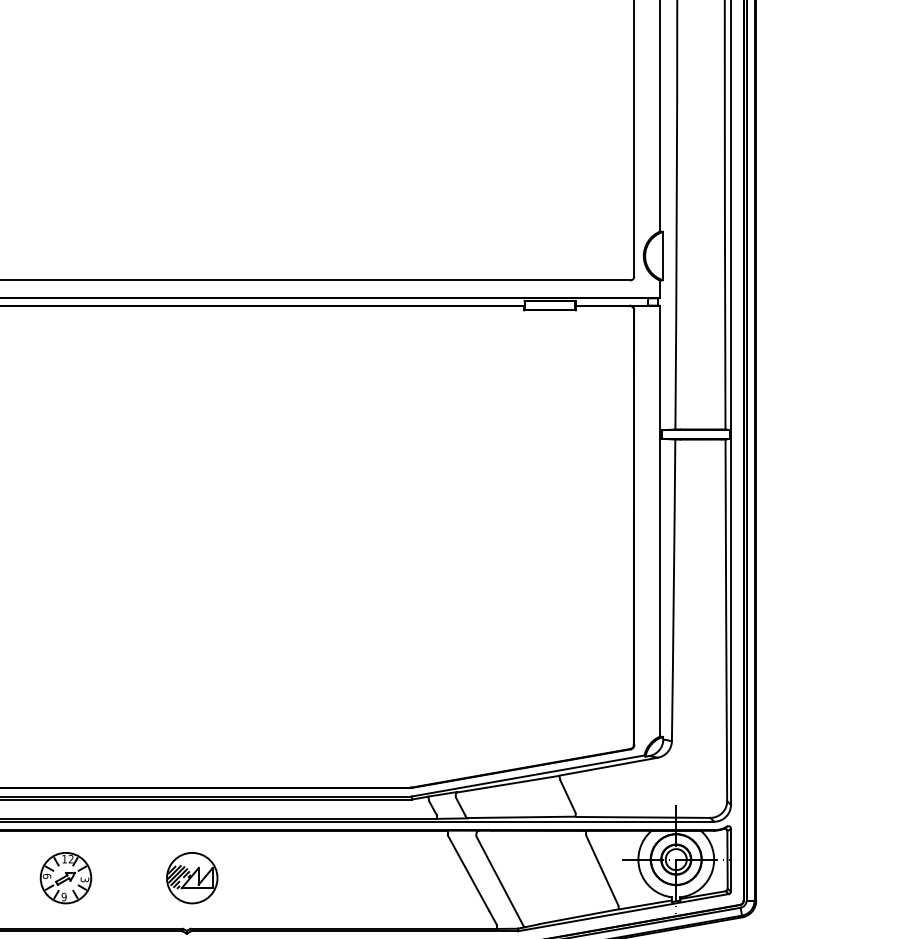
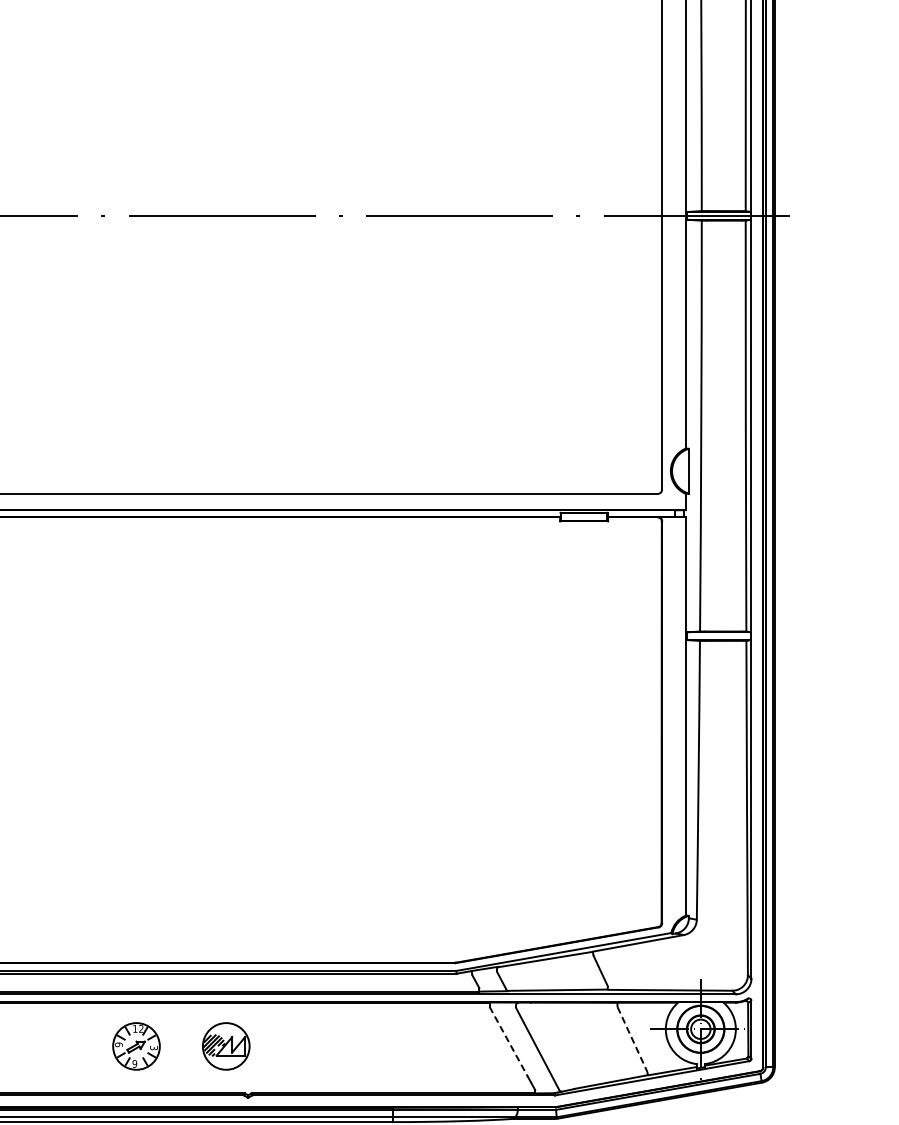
line: (602, 870) -> (632, 1039), solid -> dashed
line: (468, 872) -> (508, 1041), solid -> dashed
part: (192, 878) -> (226, 1046), moved

